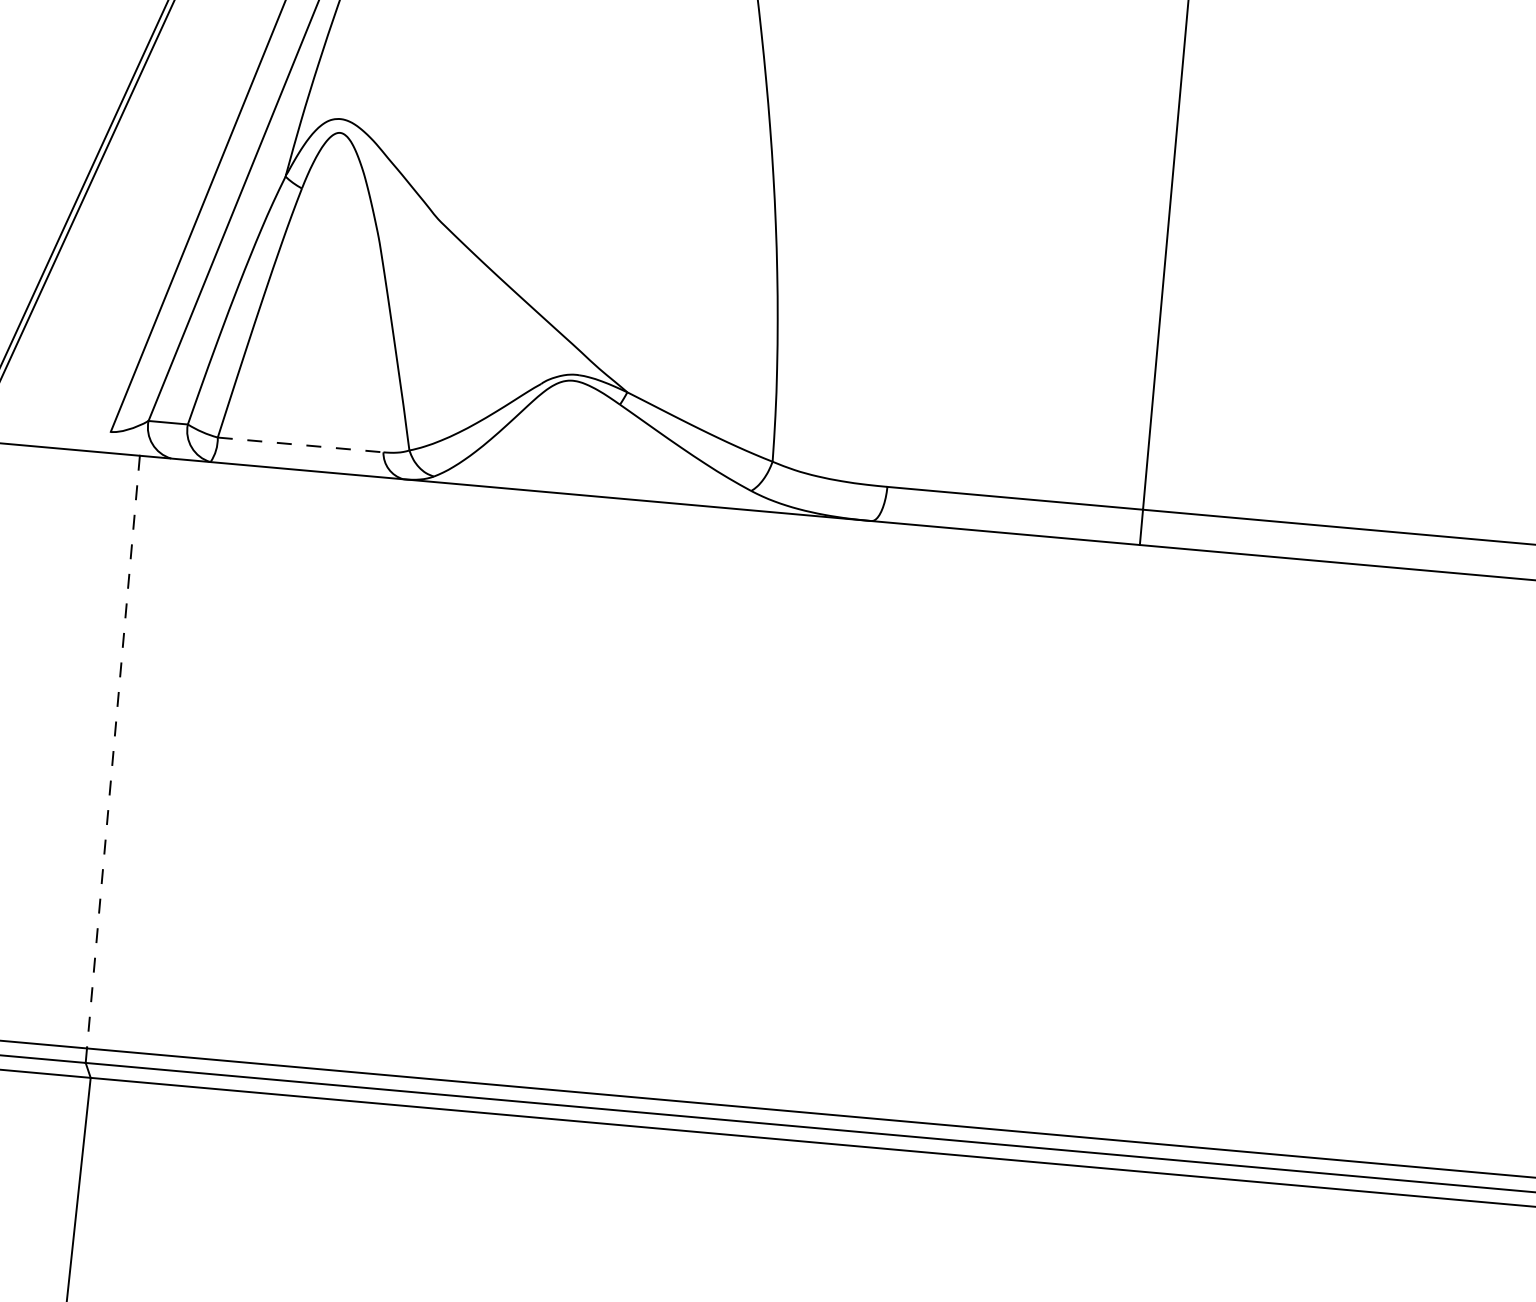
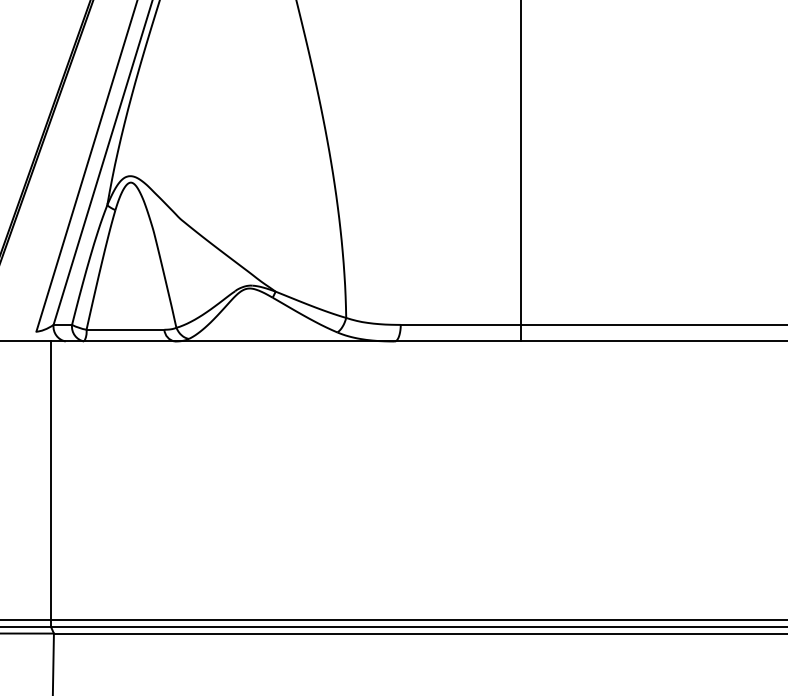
line: (300, 444) -> (125, 329), dashed -> solid
line: (112, 753) -> (50, 481), dashed -> solid

